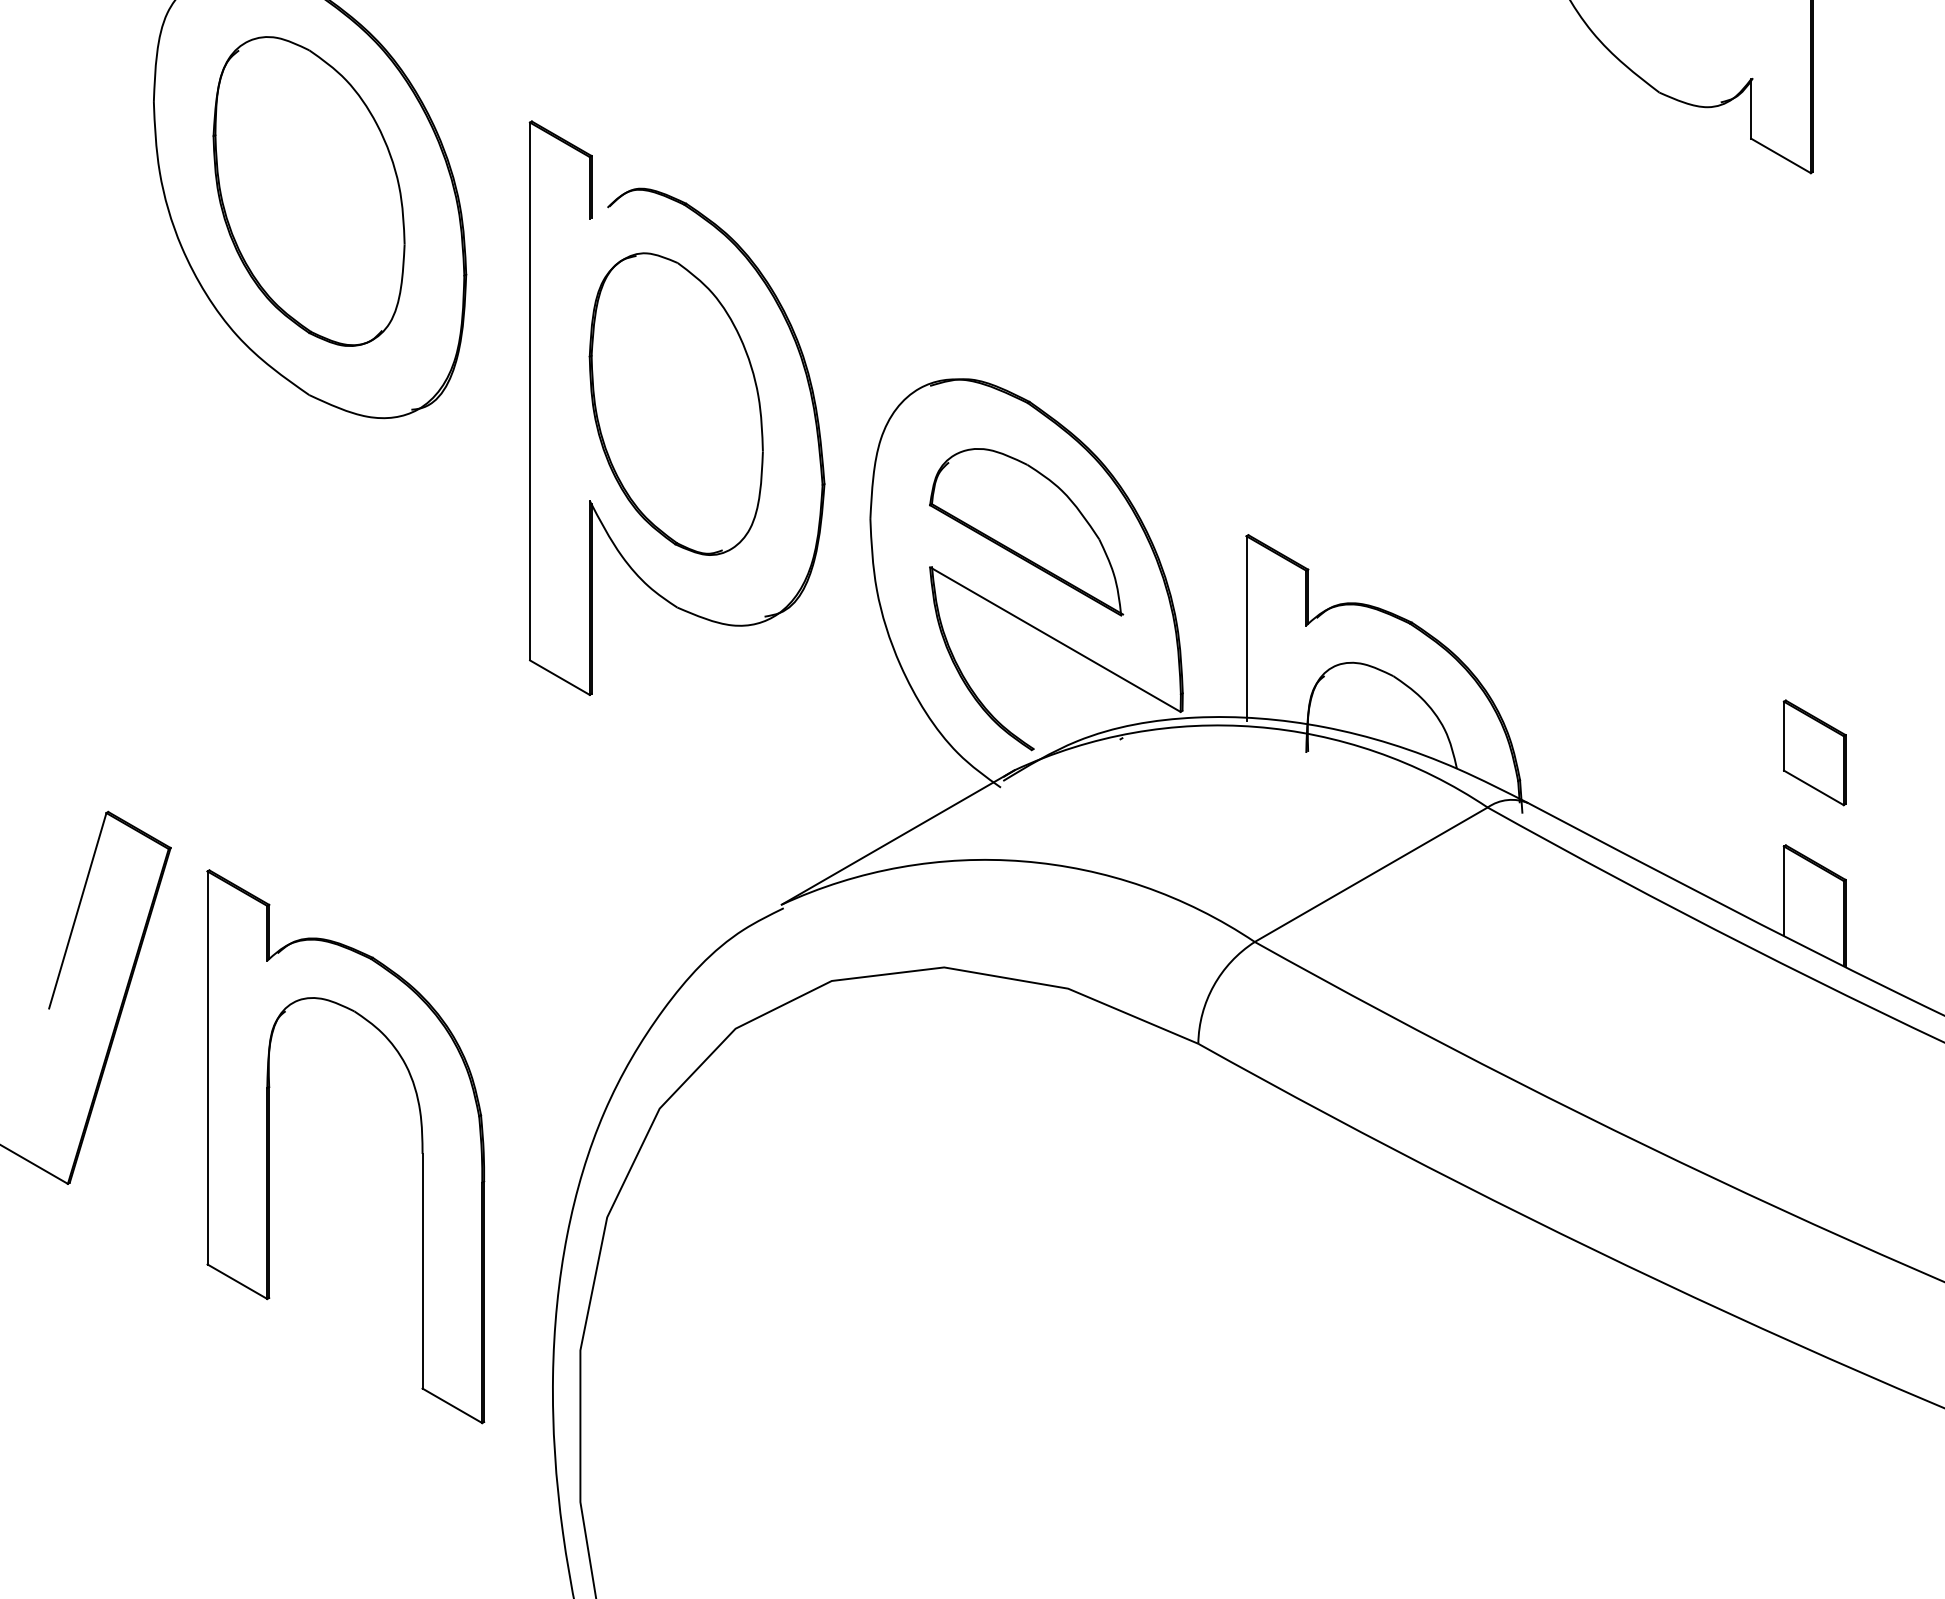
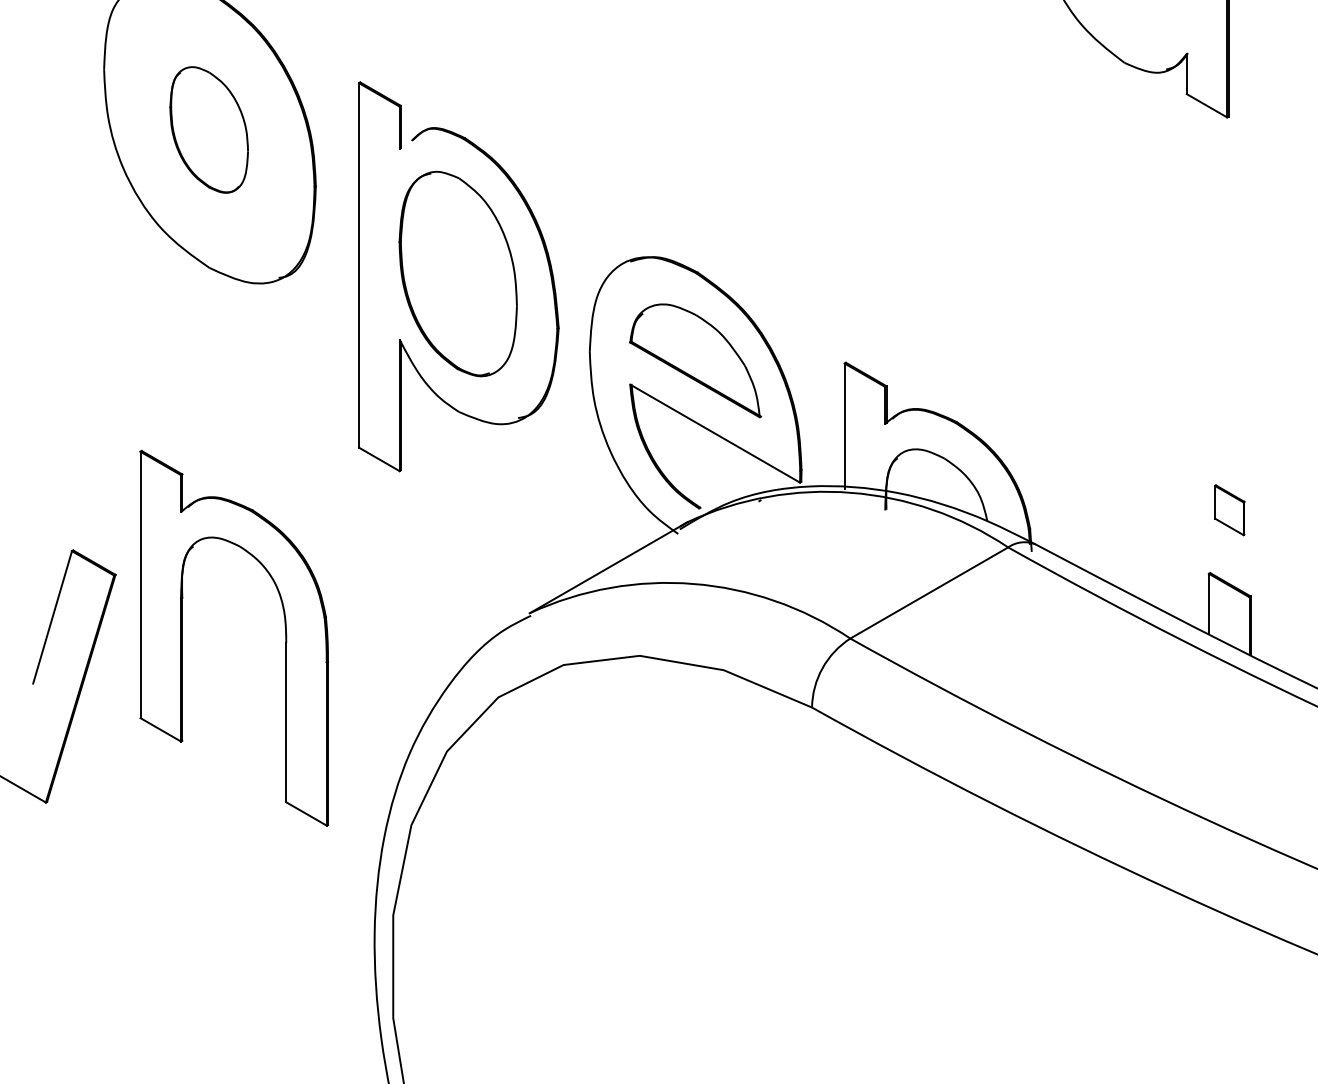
part: (307, 190) -> (208, 129), size x0.6
part: (1814, 751) -> (1229, 509), size x0.7
part: (269, 1146) -> (182, 638), moved

